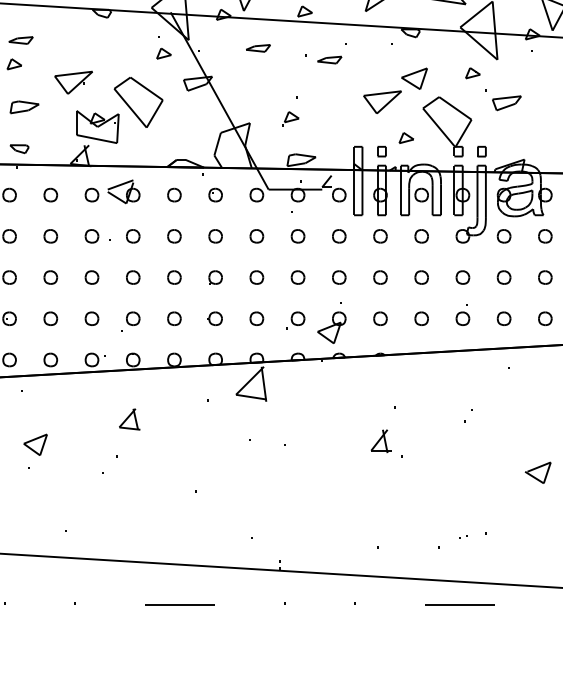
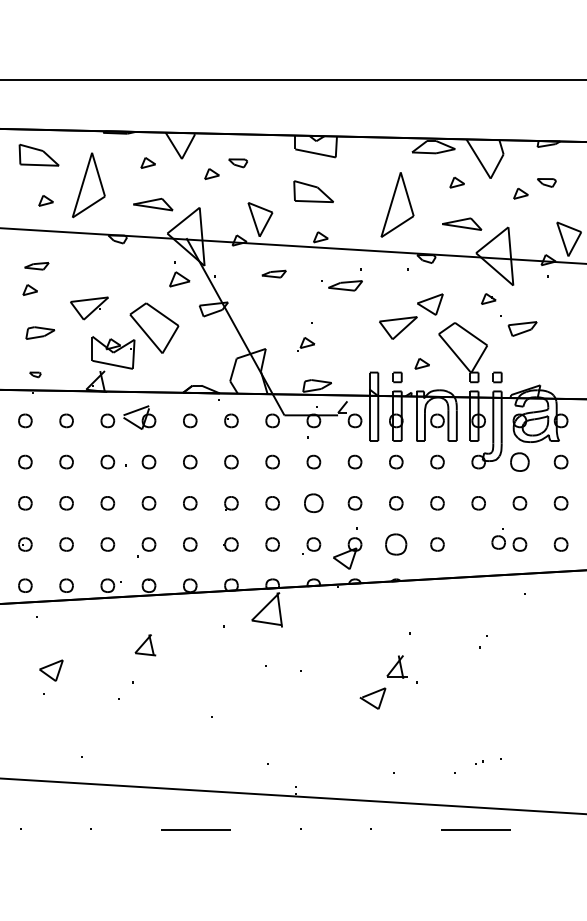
part: (163, 53) -> (179, 279), size x1.4
part: (329, 59) -> (345, 285), size x1.4
part: (19, 148) -> (35, 374), size x0.6
part: (503, 235) -> (519, 461), size x1.4
part: (297, 277) -> (313, 503), size x1.4
part: (462, 314) -> (498, 538), moved
part: (380, 318) -> (396, 544), size x1.6
part: (537, 472) -> (372, 698), moved

